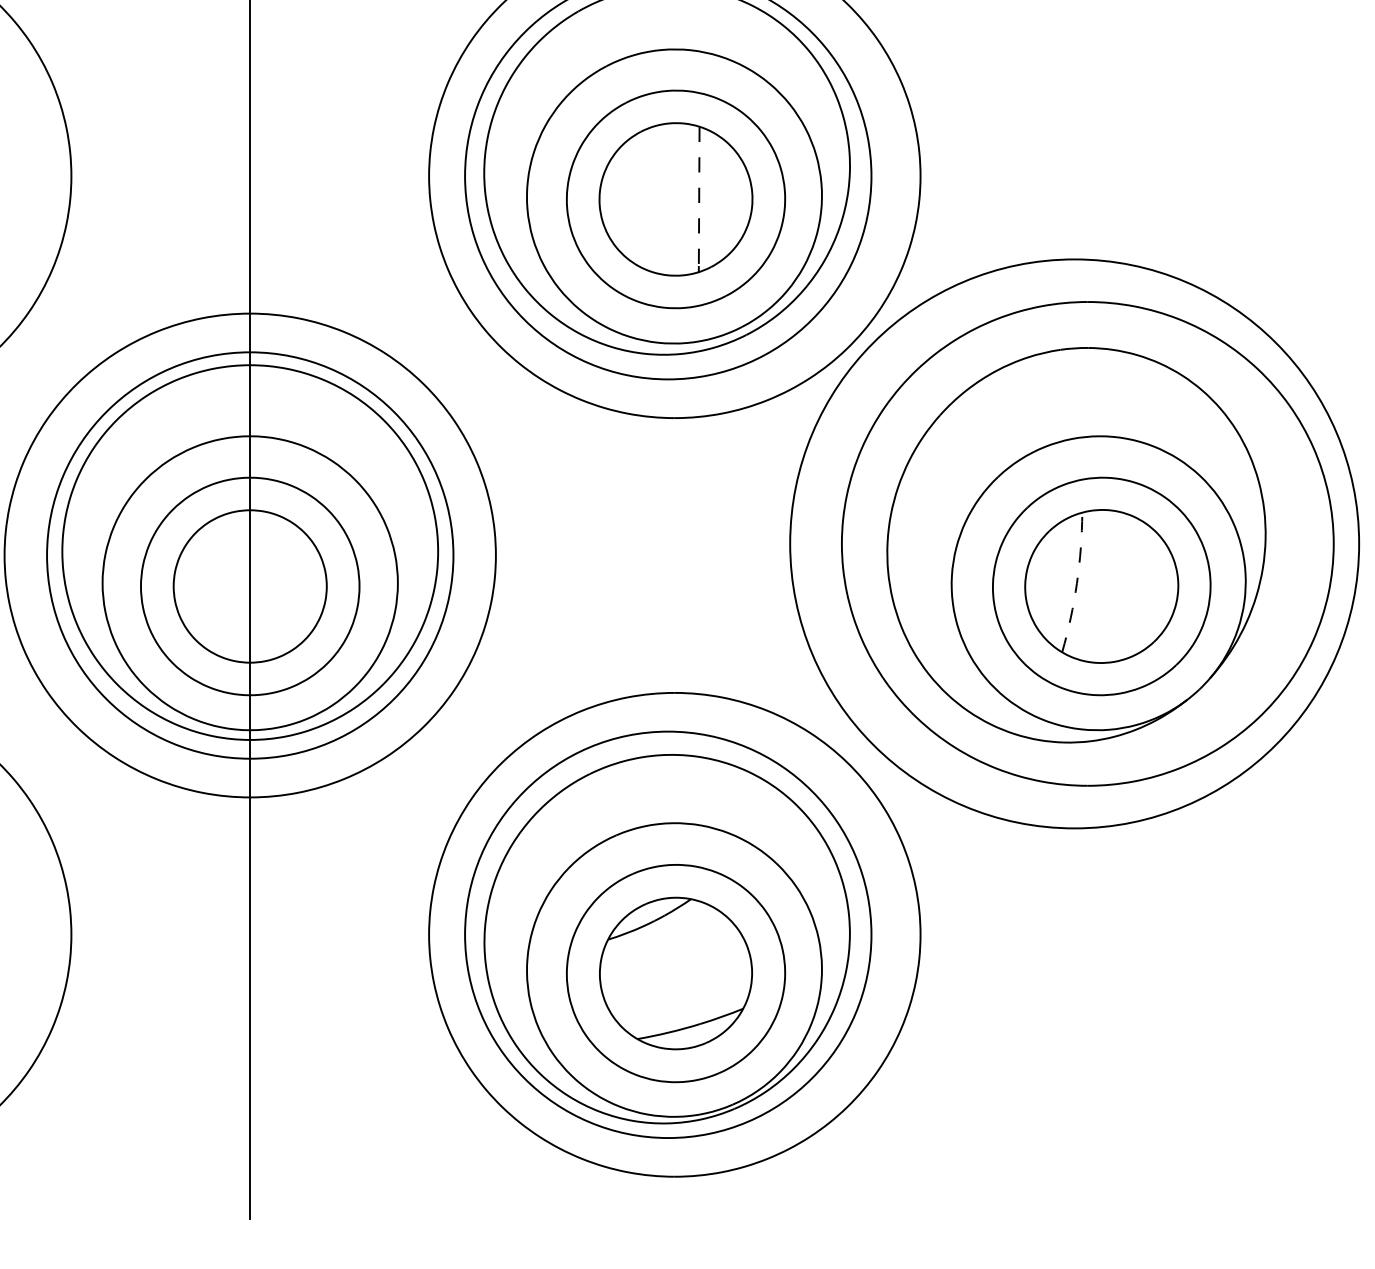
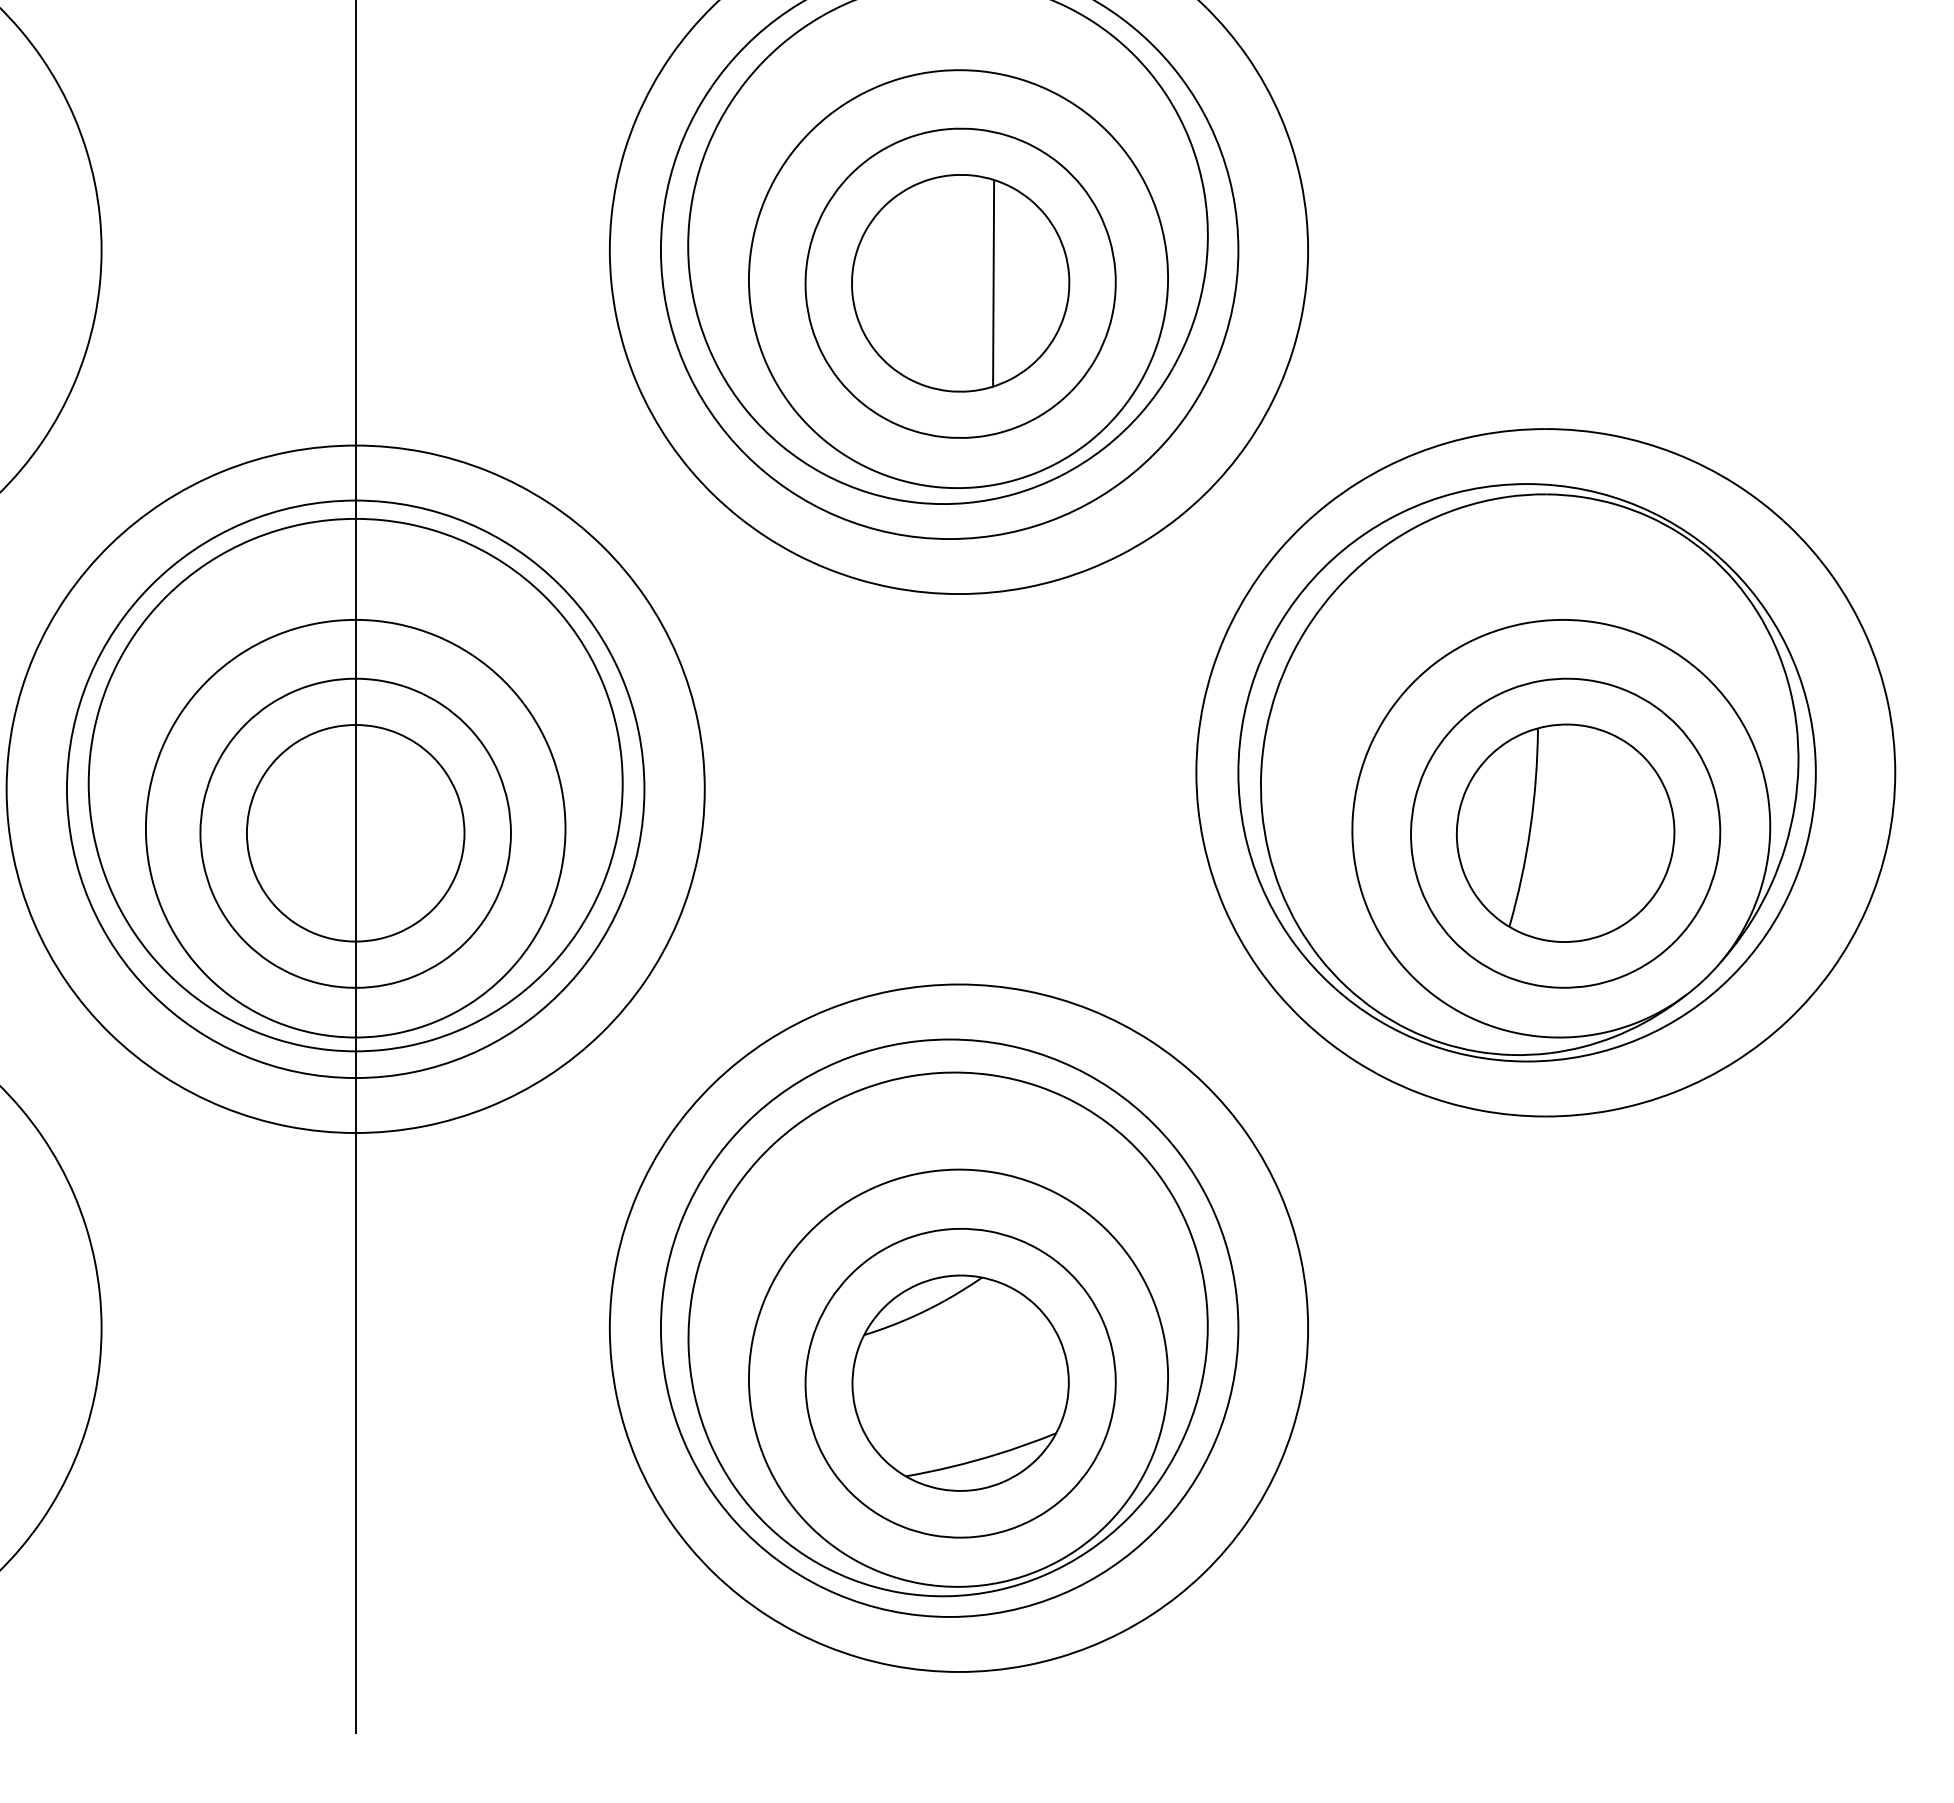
line: (699, 197) -> (994, 280), dashed -> solid
circle: (1074, 543) -> (1526, 772), size x0.71
arc: (1076, 583) -> (1529, 829), dashed -> solid

